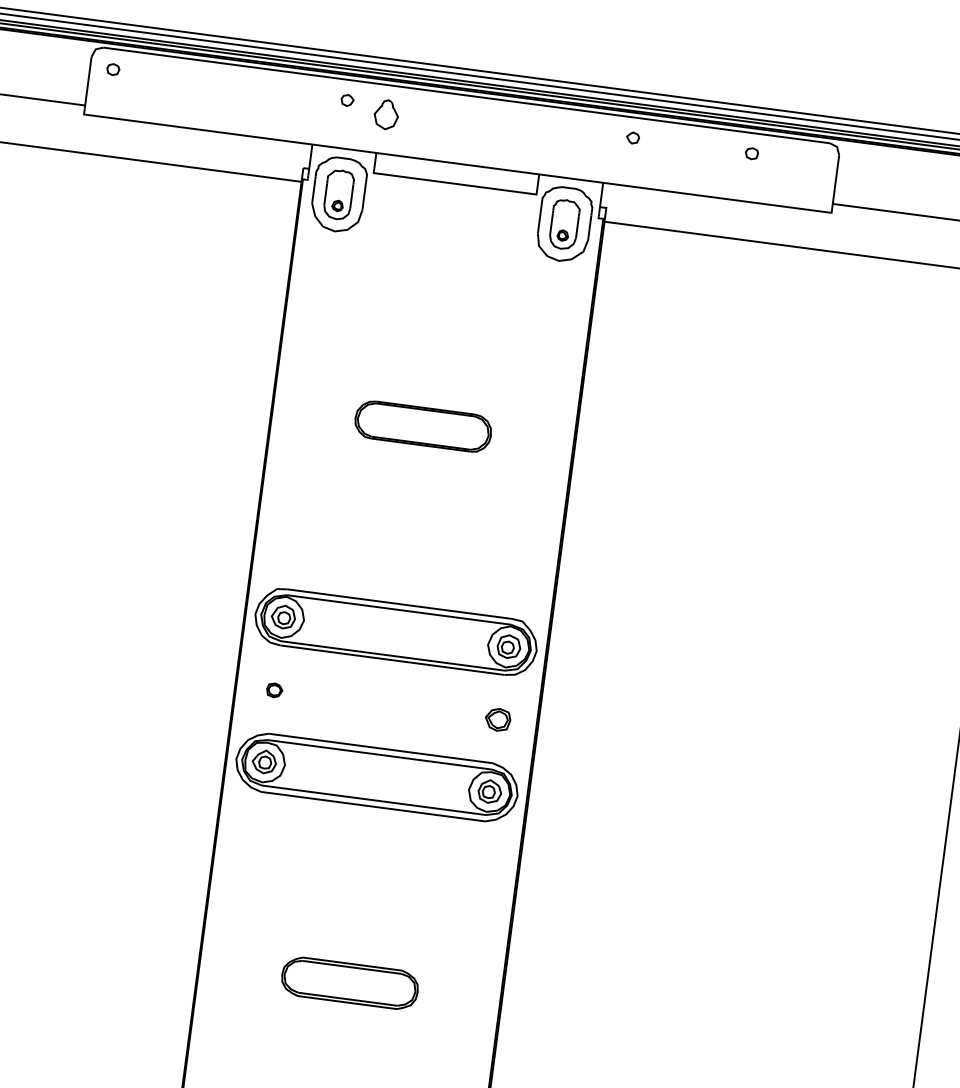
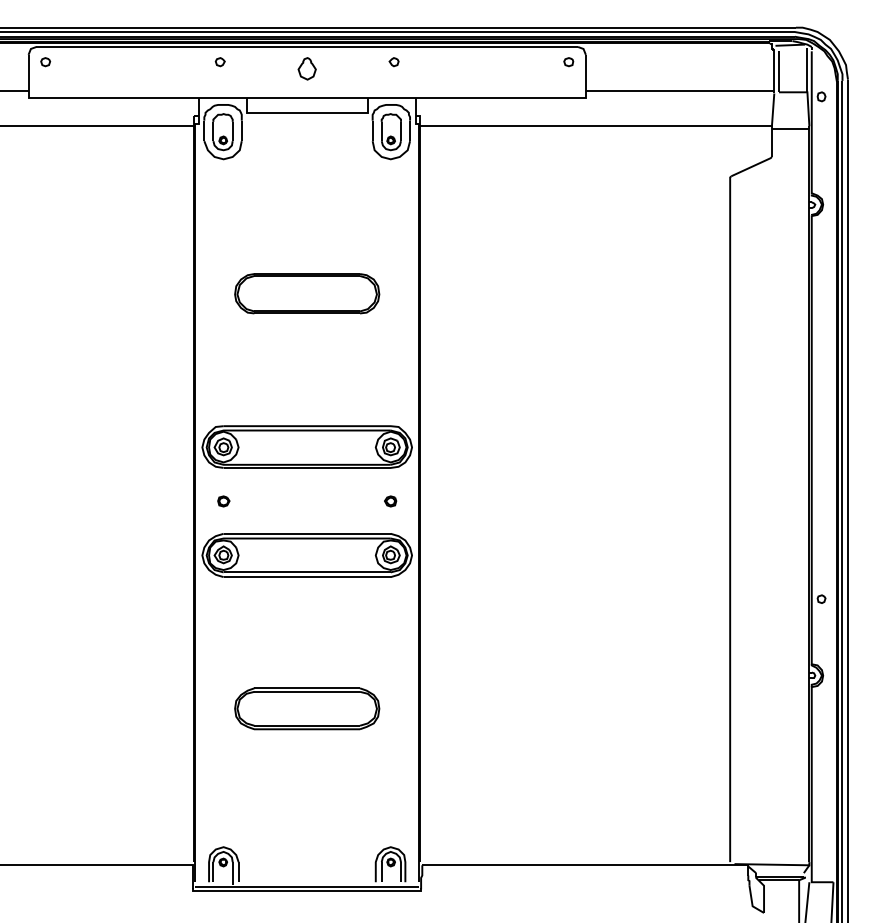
part: (385, 114) -> (306, 68), moved
part: (632, 138) -> (393, 62), moved
part: (751, 154) -> (568, 62), moved
part: (423, 426) -> (307, 293), size x1.43
part: (498, 719) -> (390, 501), size x0.62
part: (350, 982) -> (307, 708), size x1.43

